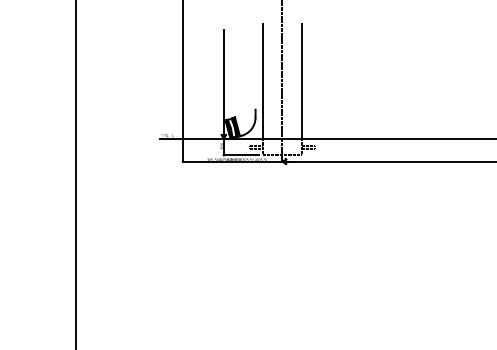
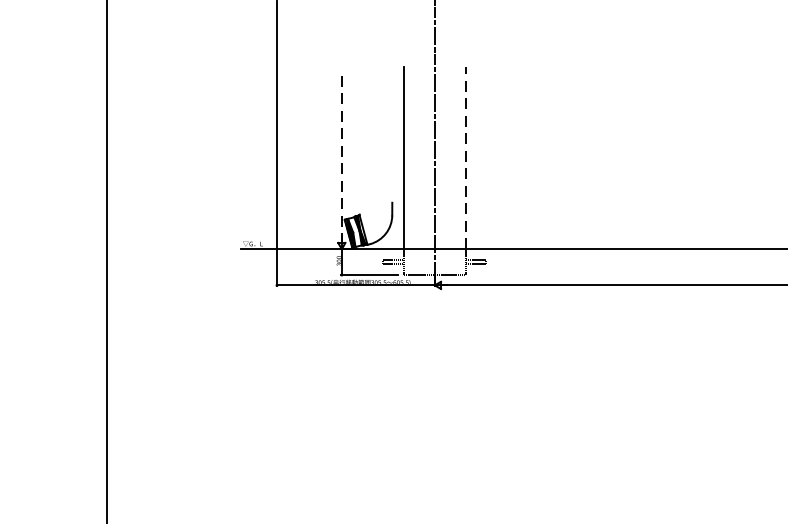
line: (301, 81) -> (465, 157), solid -> dashed
line: (223, 82) -> (341, 159), solid -> dashed

